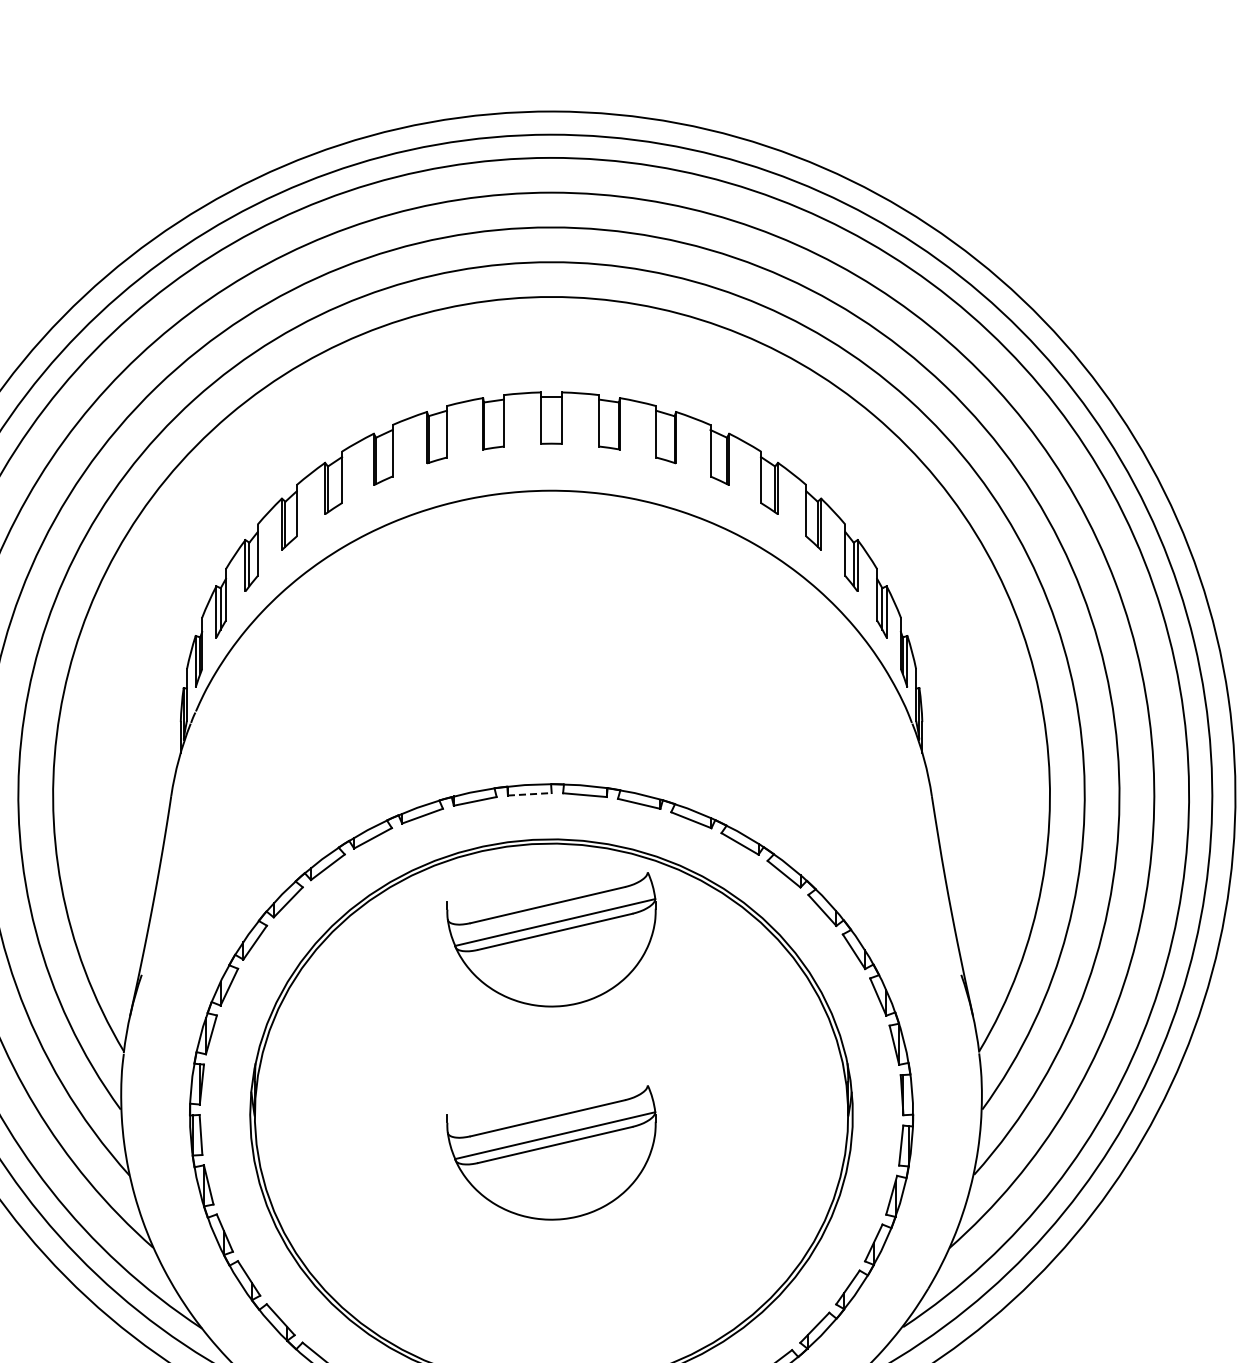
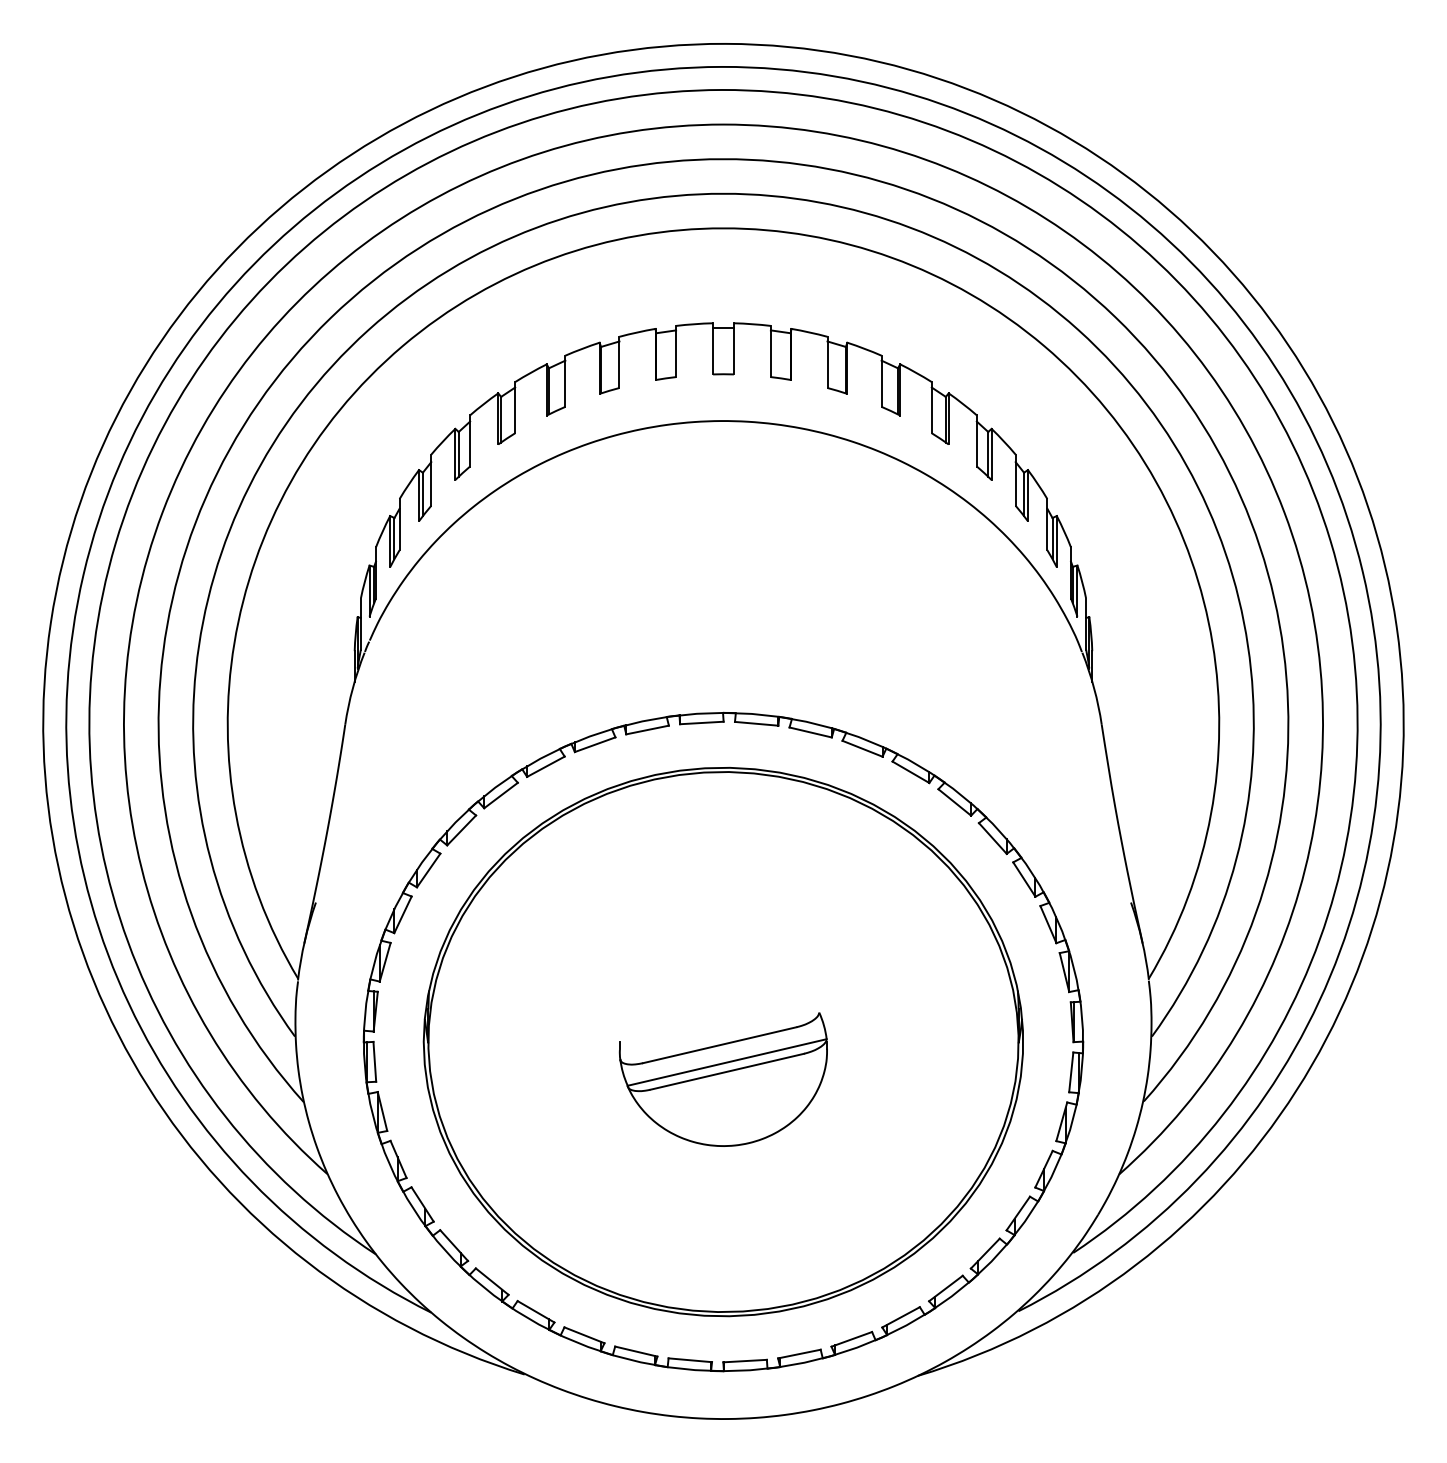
line: (529, 793) -> (701, 722), dashed -> solid
part: (550, 939) -> (722, 867), removed

